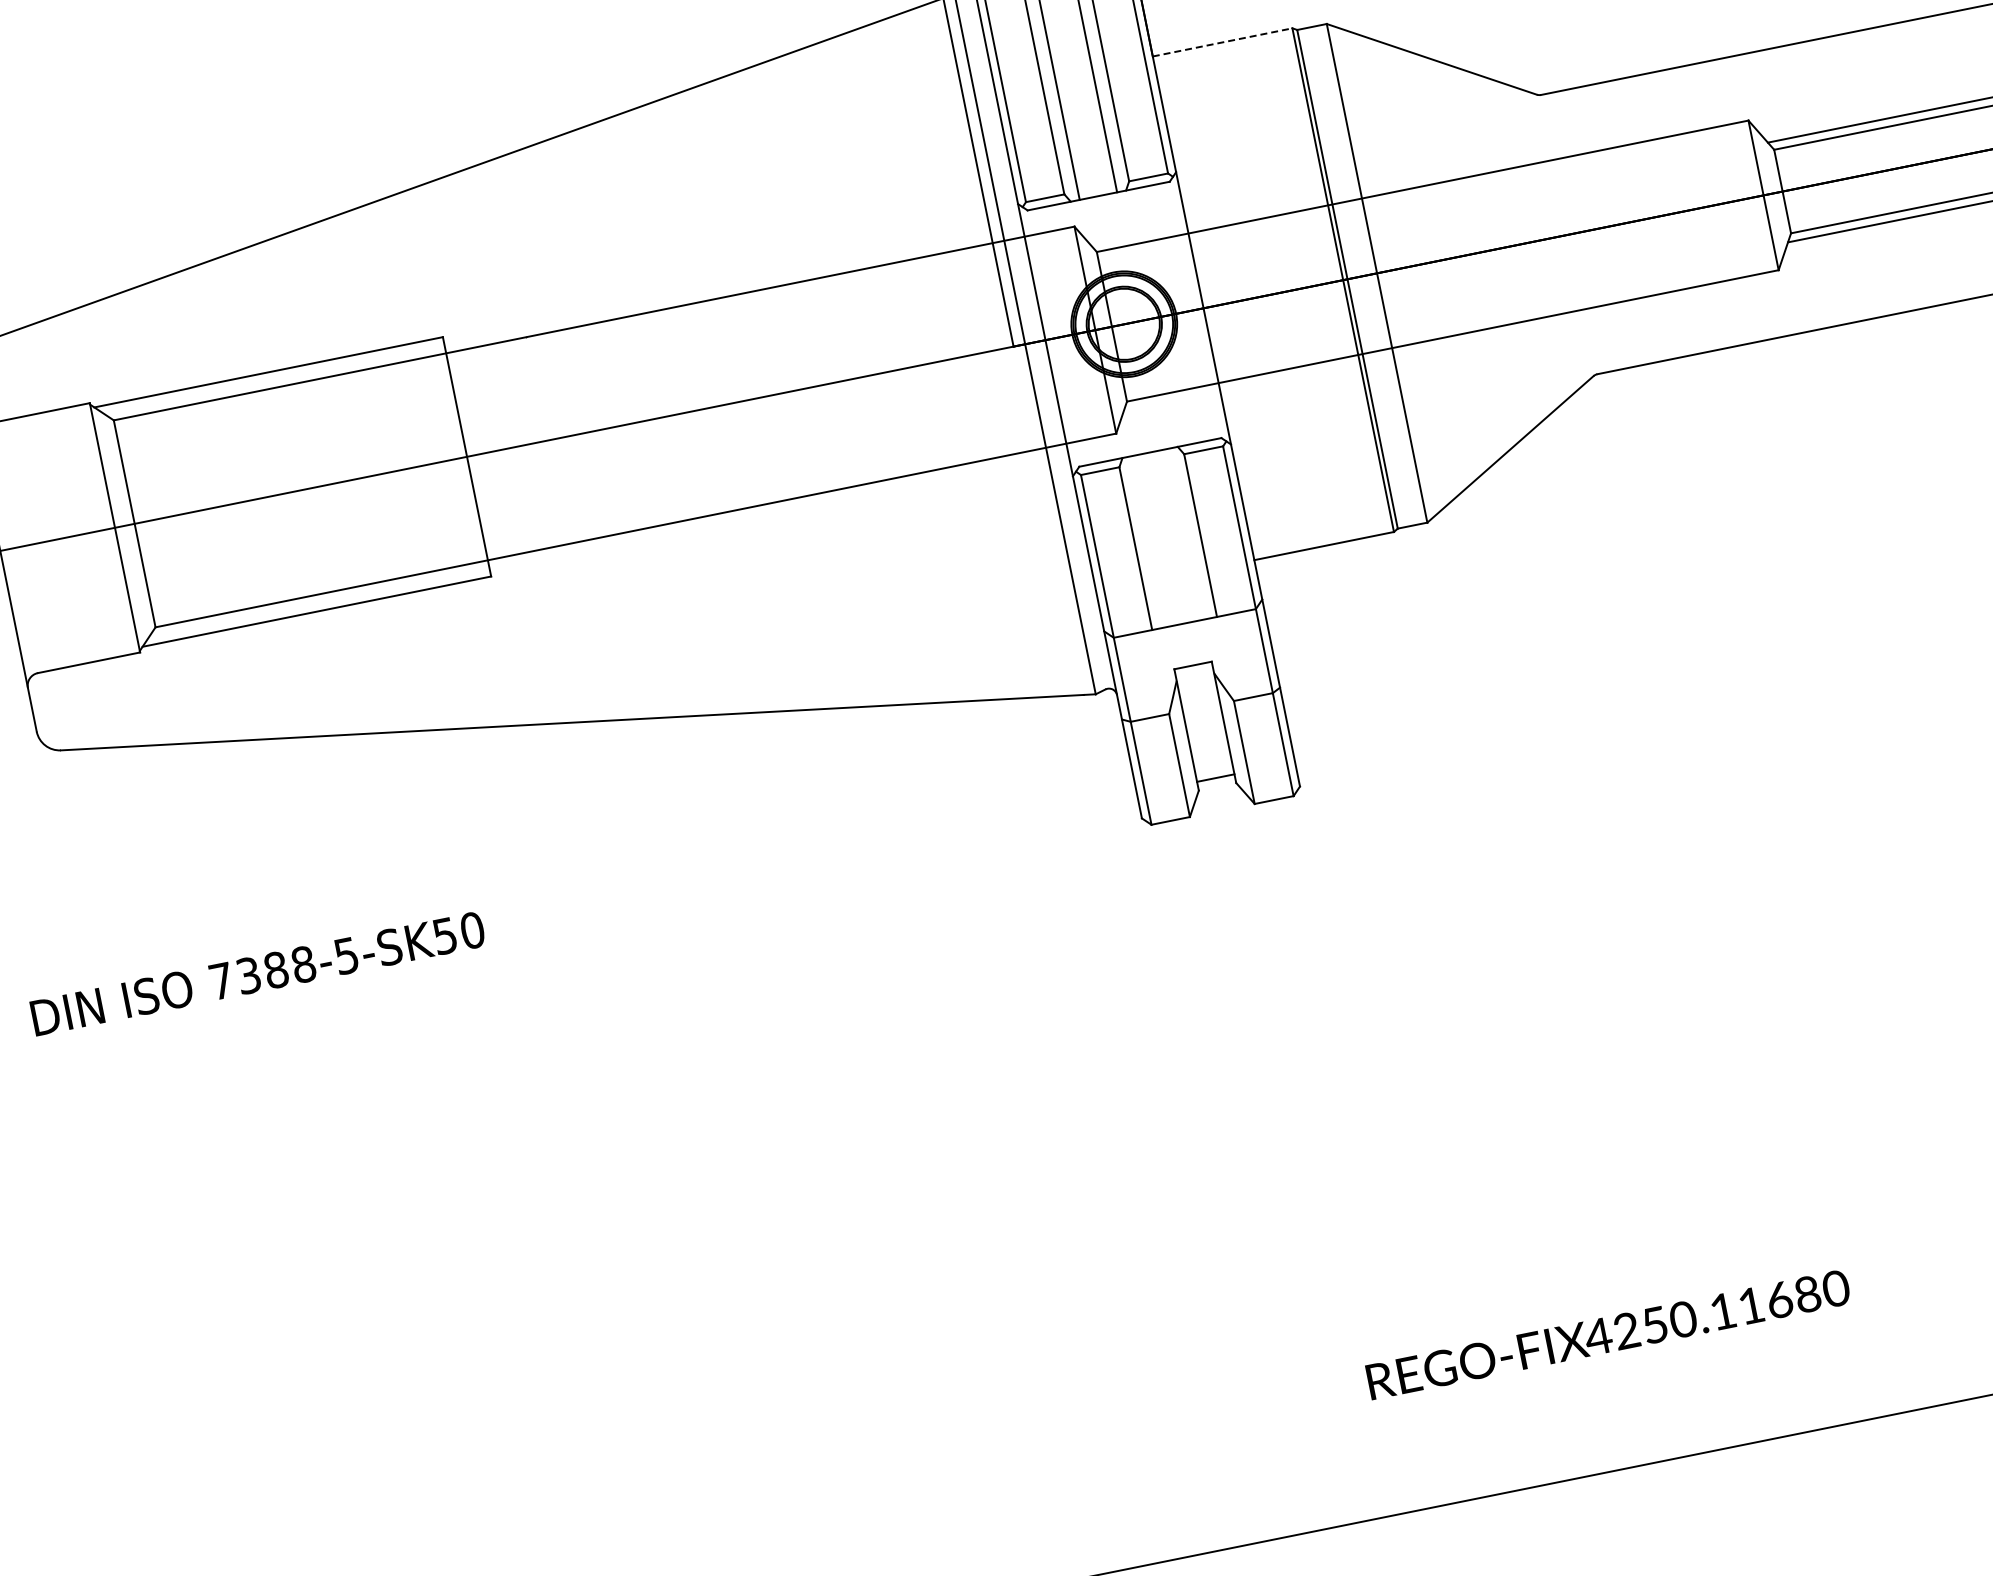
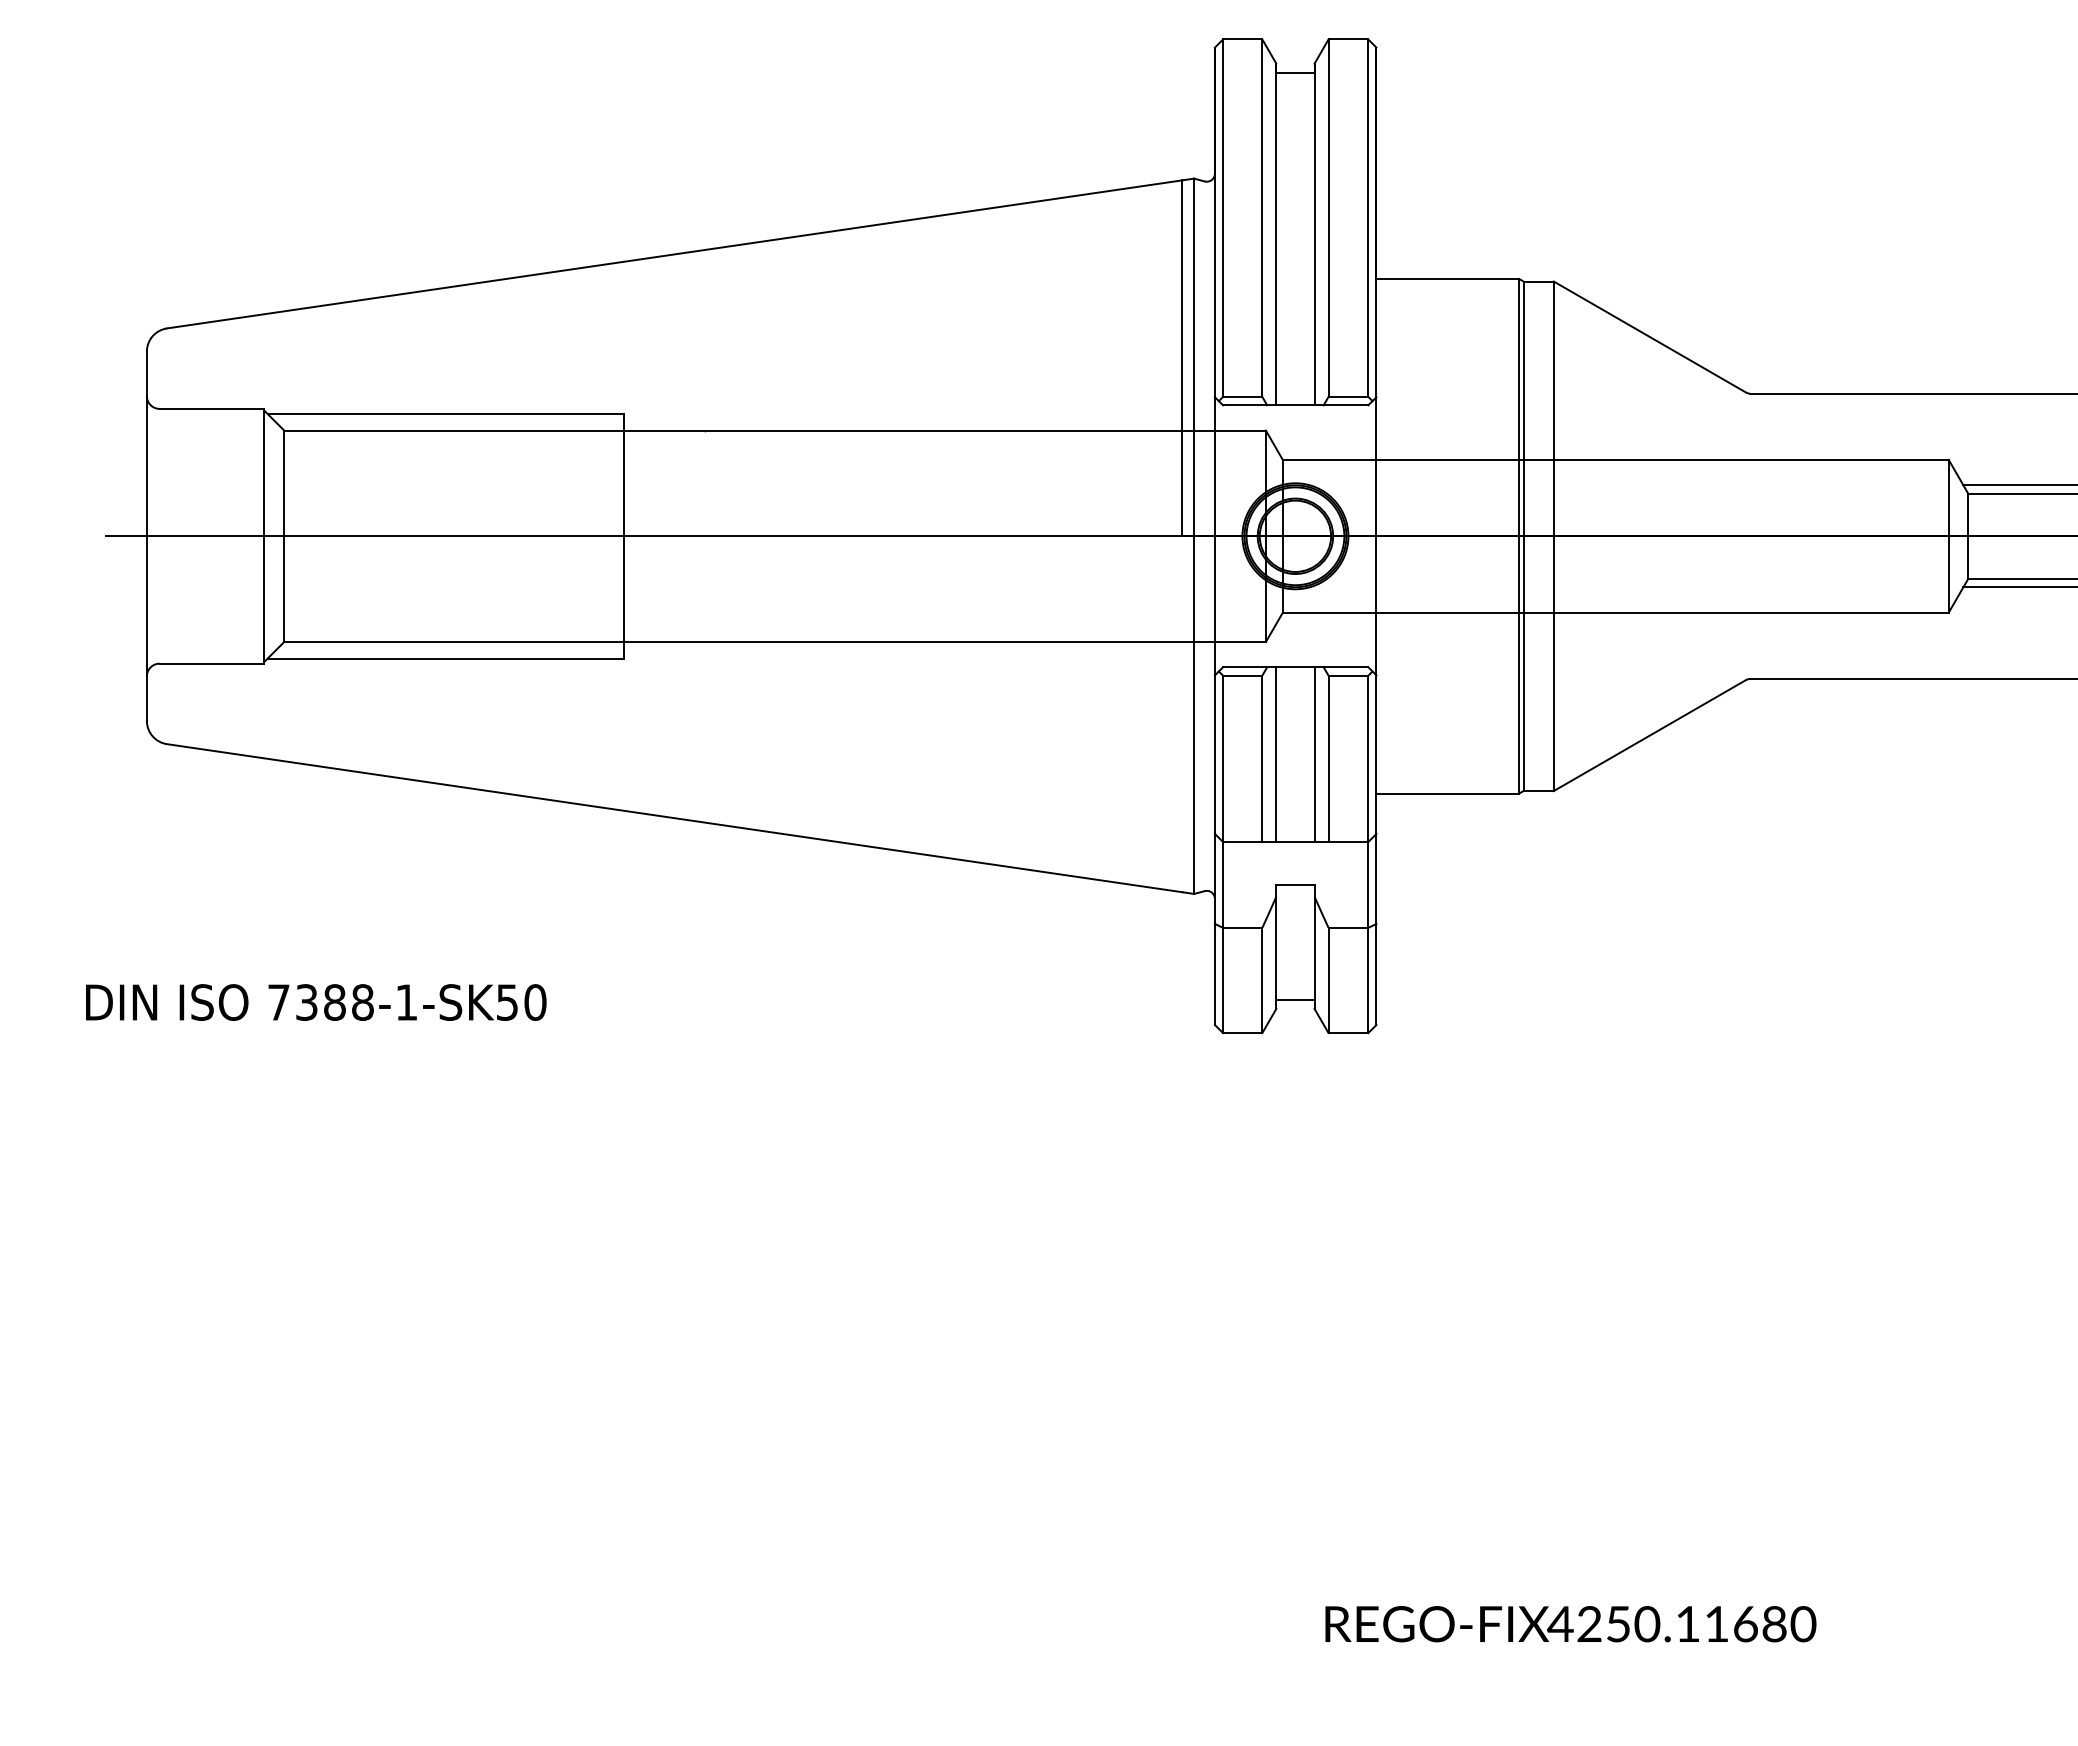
line: (1223, 41) -> (1448, 278), dashed -> solid
line: (1185, 534) -> (1314, 754), added
line: (1148, 541) -> (1276, 754), added
text: (346, 955) -> (406, 1002), 7388-5-SK50 -> 7388-1-SK50

